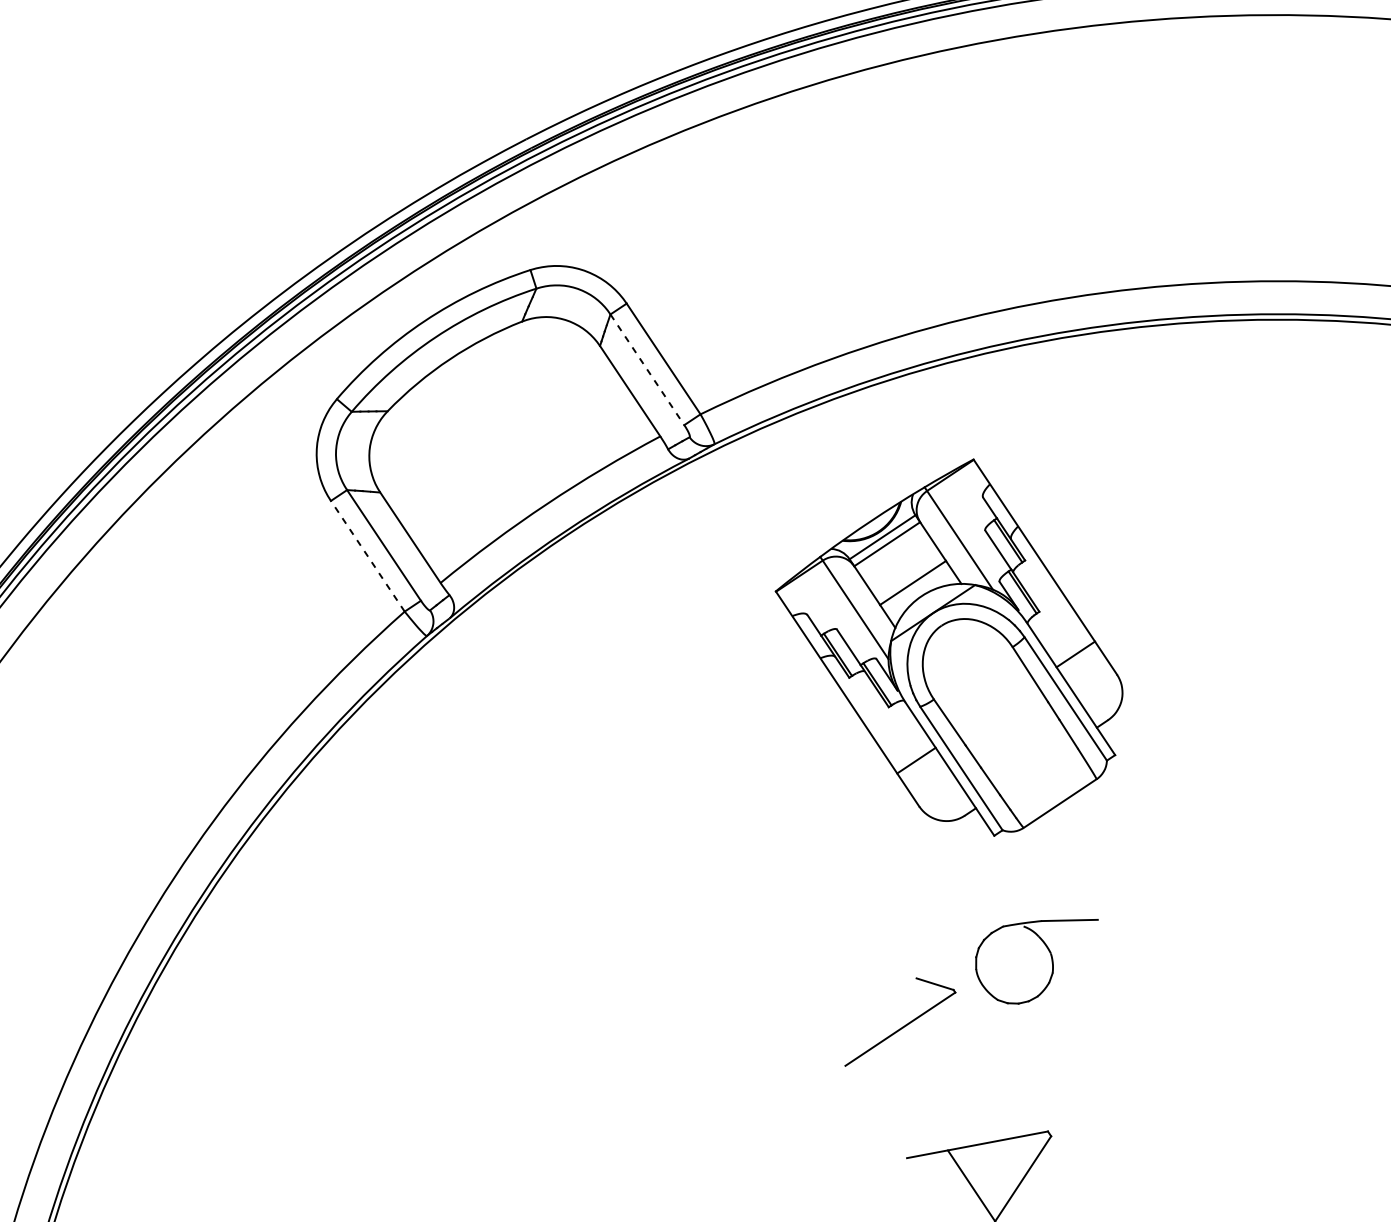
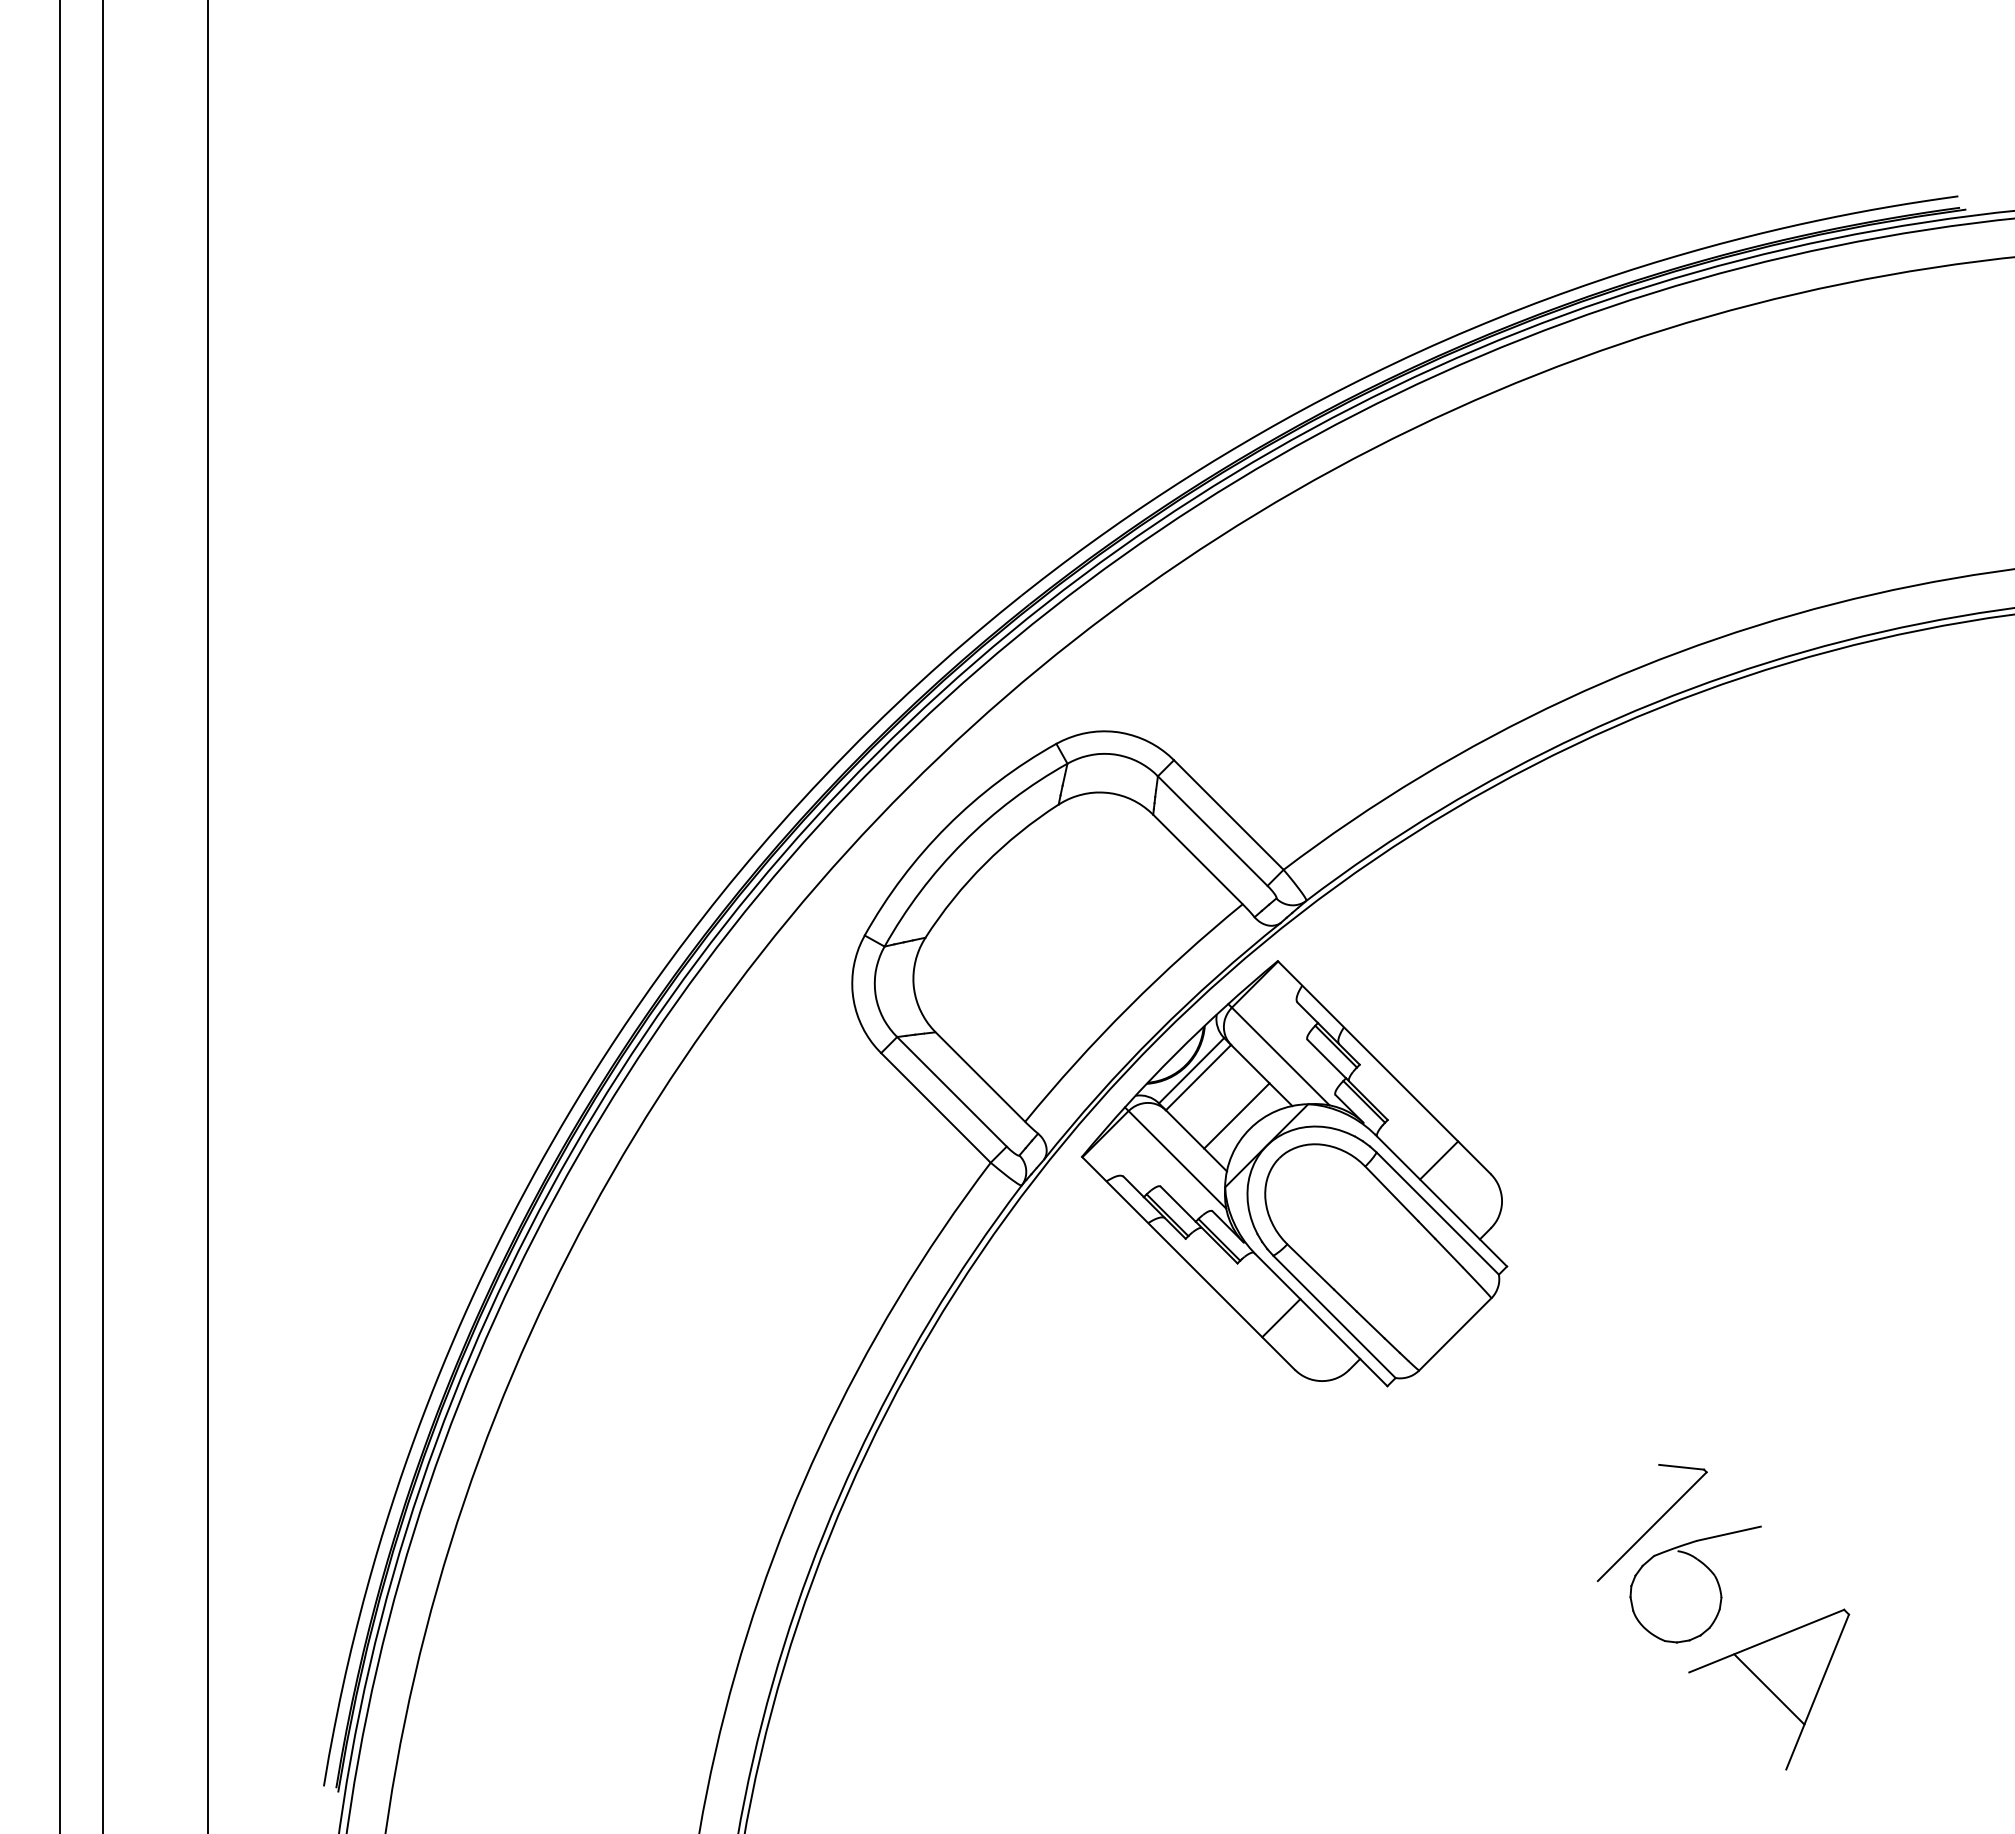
line: (647, 370) -> (1212, 831), dashed -> solid
line: (367, 555) -> (935, 1107), dashed -> solid
part: (951, 641) -> (1294, 1173), moved
part: (1048, 950) -> (1711, 1573), moved

